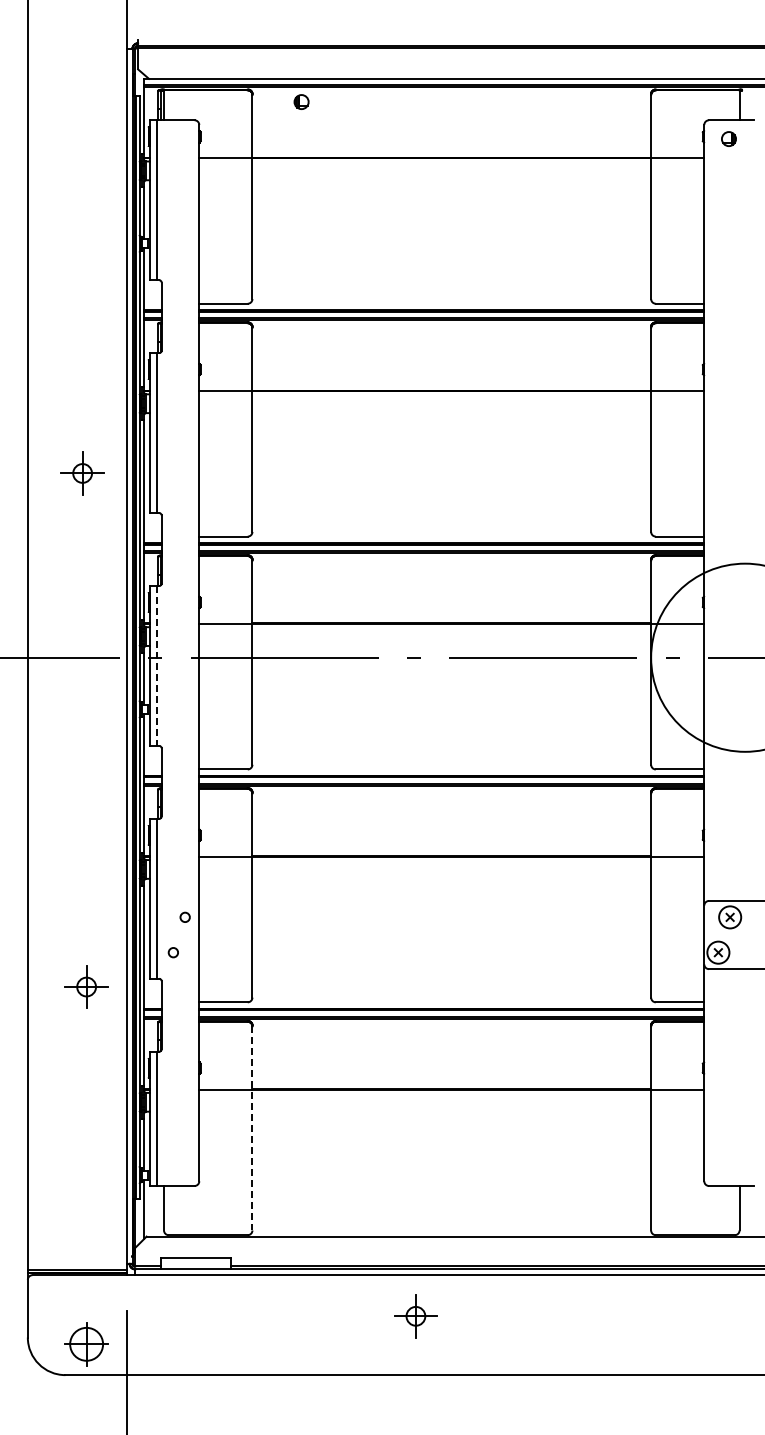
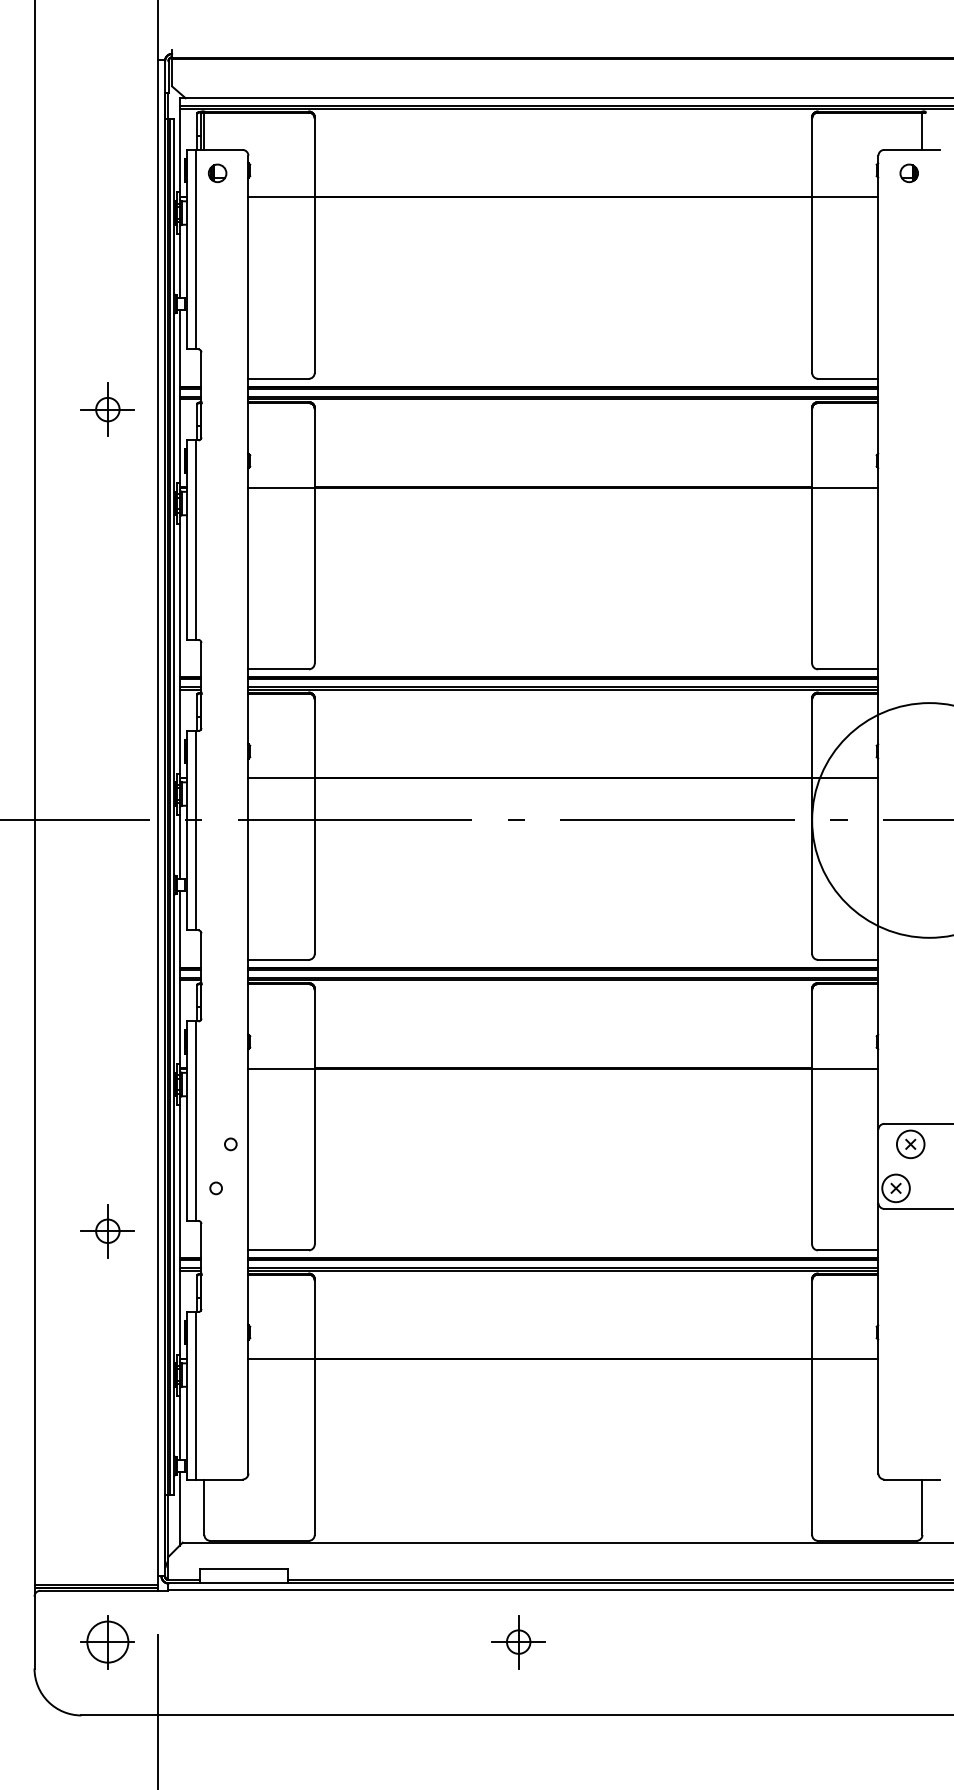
part: (301, 101) -> (217, 172), moved
part: (82, 473) -> (107, 409), moved
line: (157, 665) -> (196, 830), dashed -> solid
line: (252, 1128) -> (314, 1407), dashed -> solid
part: (86, 1344) -> (107, 1642), moved

